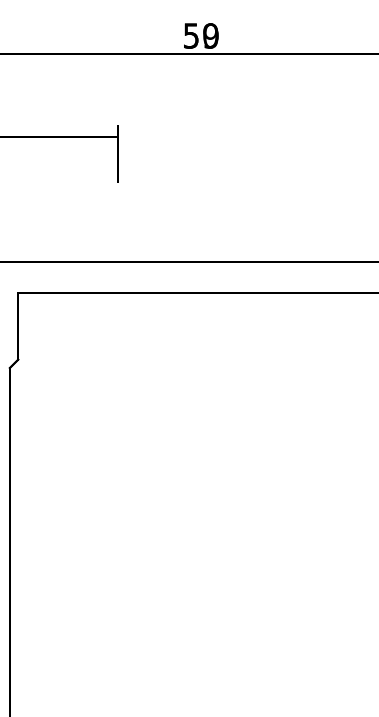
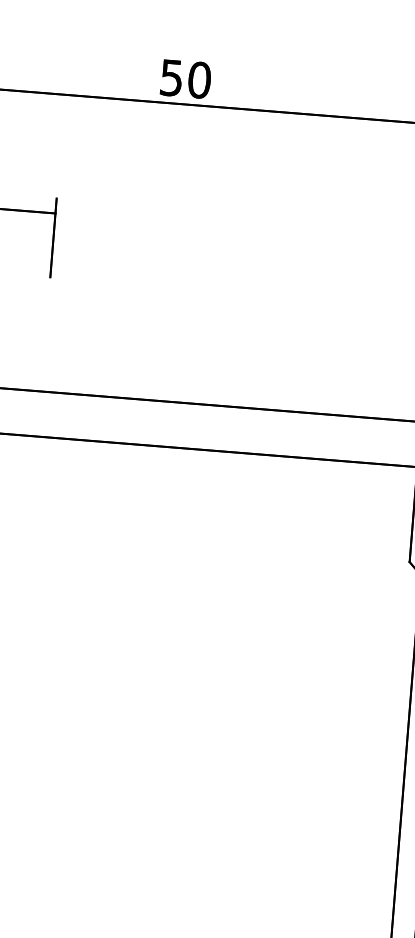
text: (210, 35) -> (199, 79), 59 -> 50

